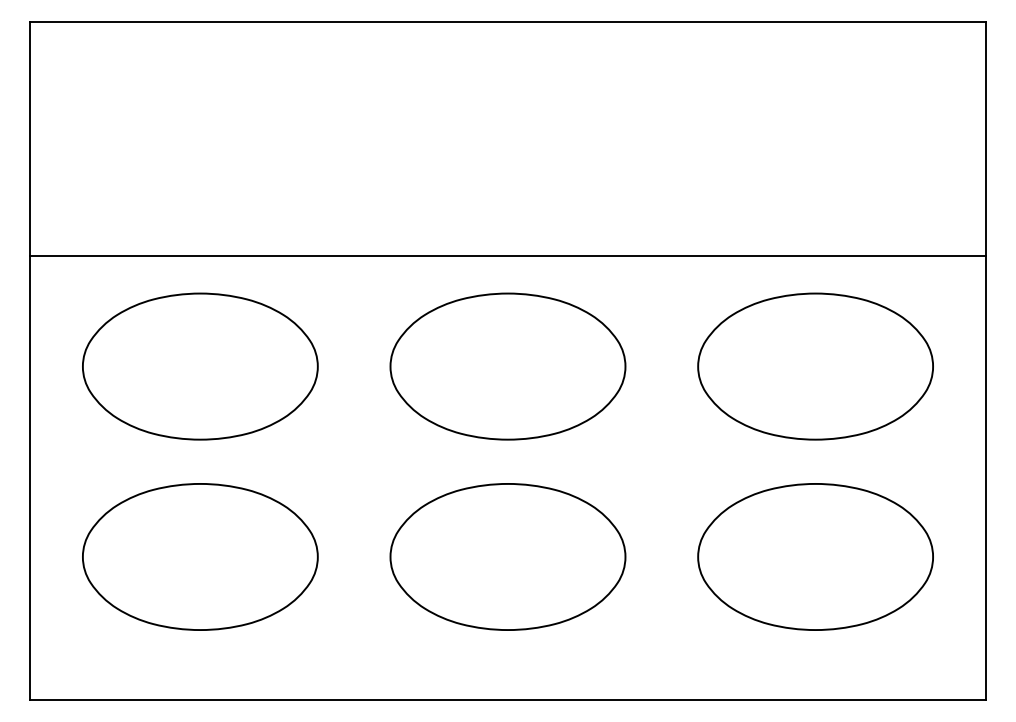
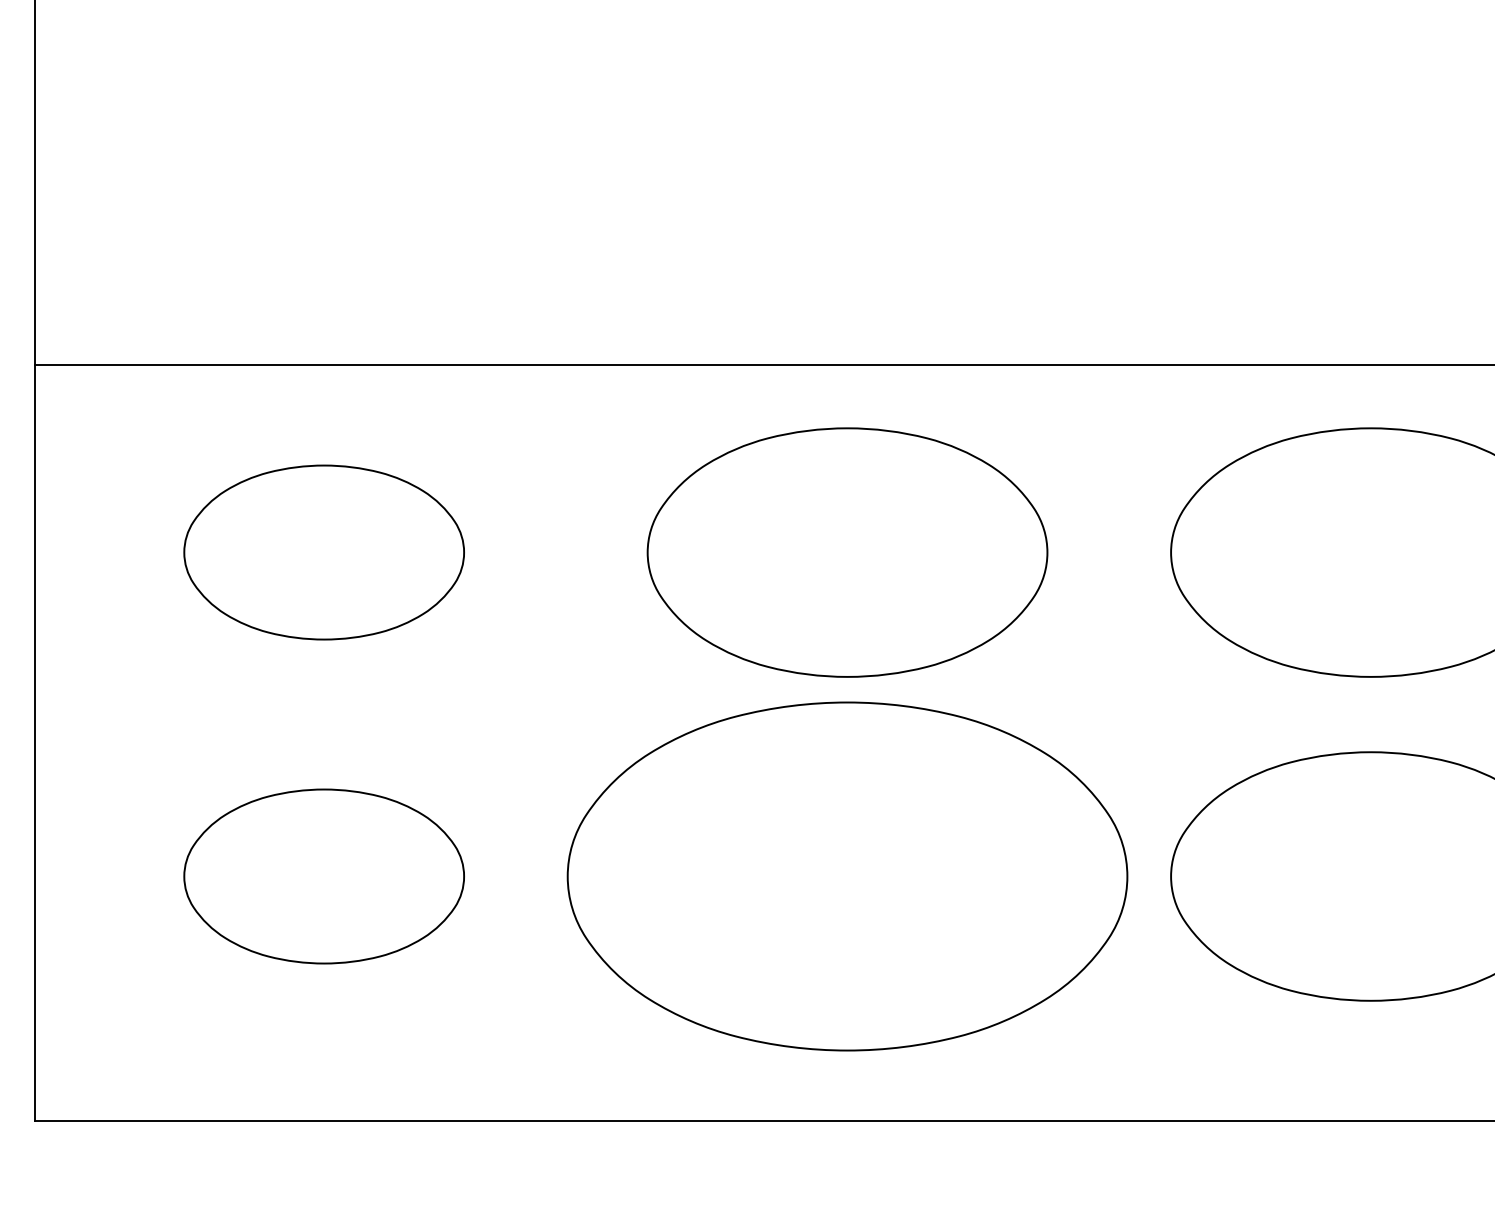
part: (200, 366) -> (324, 552), size x0.7
part: (200, 556) -> (324, 875), size x0.7
part: (507, 556) -> (846, 875), size x1.4

